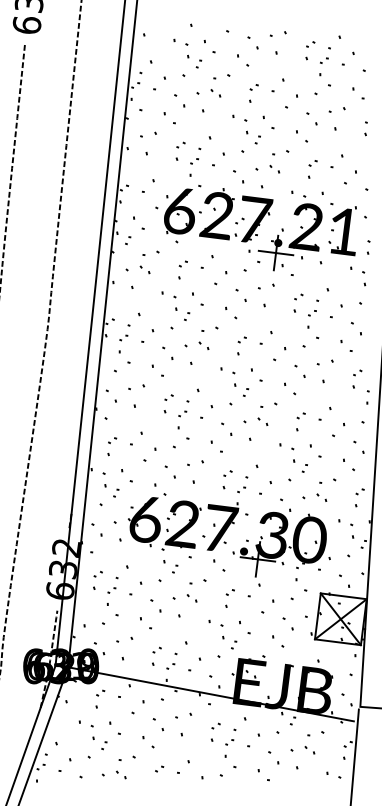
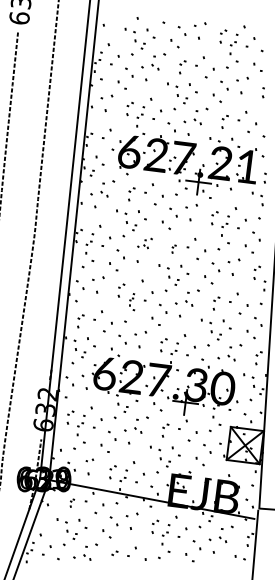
part: (200, 338) -> (144, 243), size x0.6
part: (241, 346) -> (173, 249), size x0.6
part: (182, 418) -> (131, 301), size x0.6
part: (124, 640) -> (89, 460), size x0.6
part: (100, 699) -> (72, 503), size x0.6

